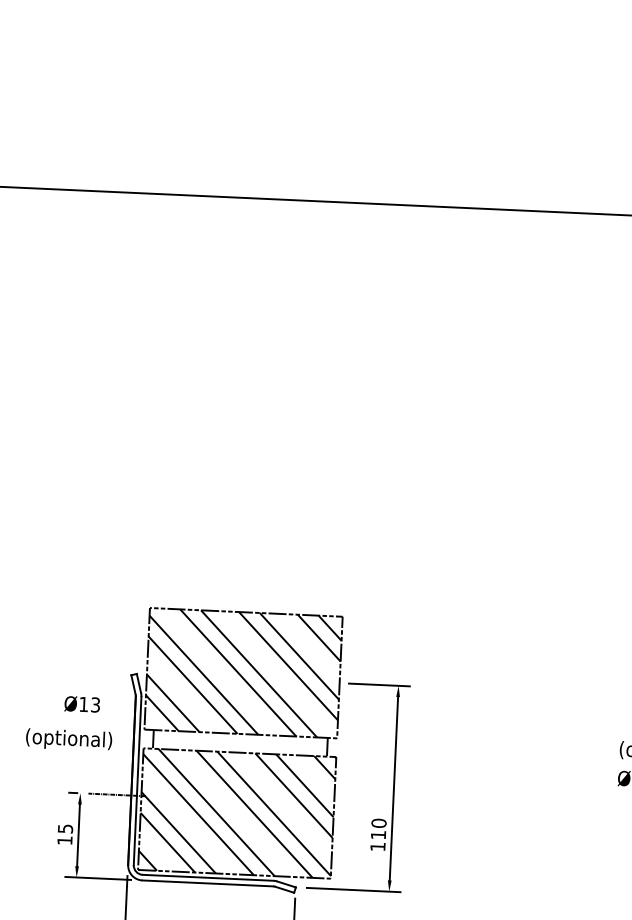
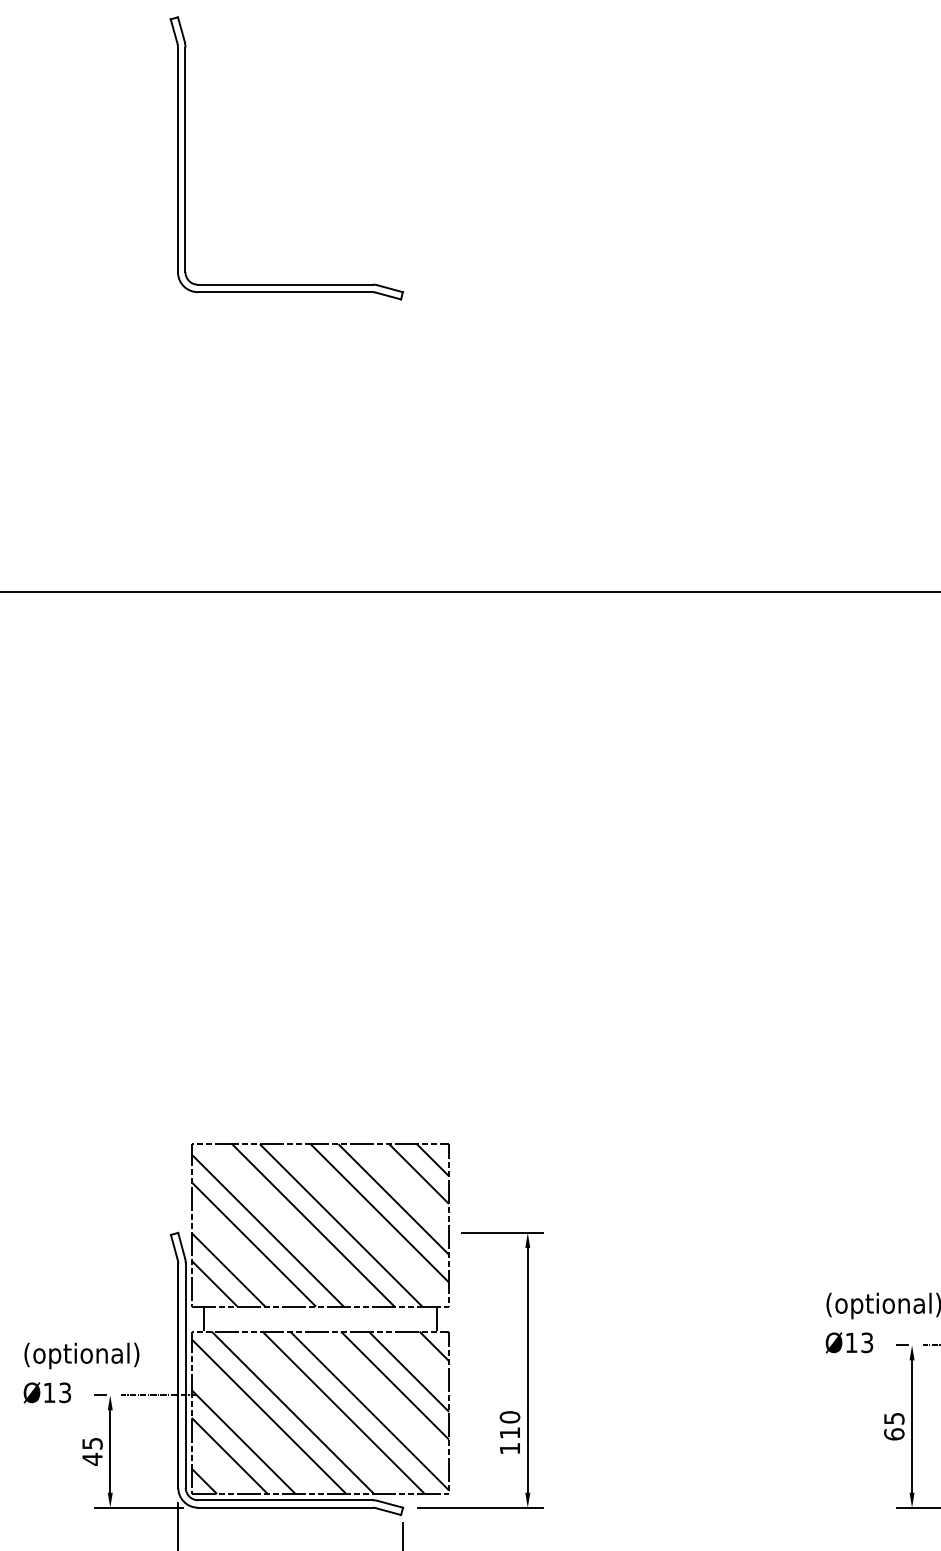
text: (81, 704) -> (46, 1392), moved
text: (68, 739) -> (81, 1355), moved
text: (64, 840) -> (92, 1459), 15 -> 45

